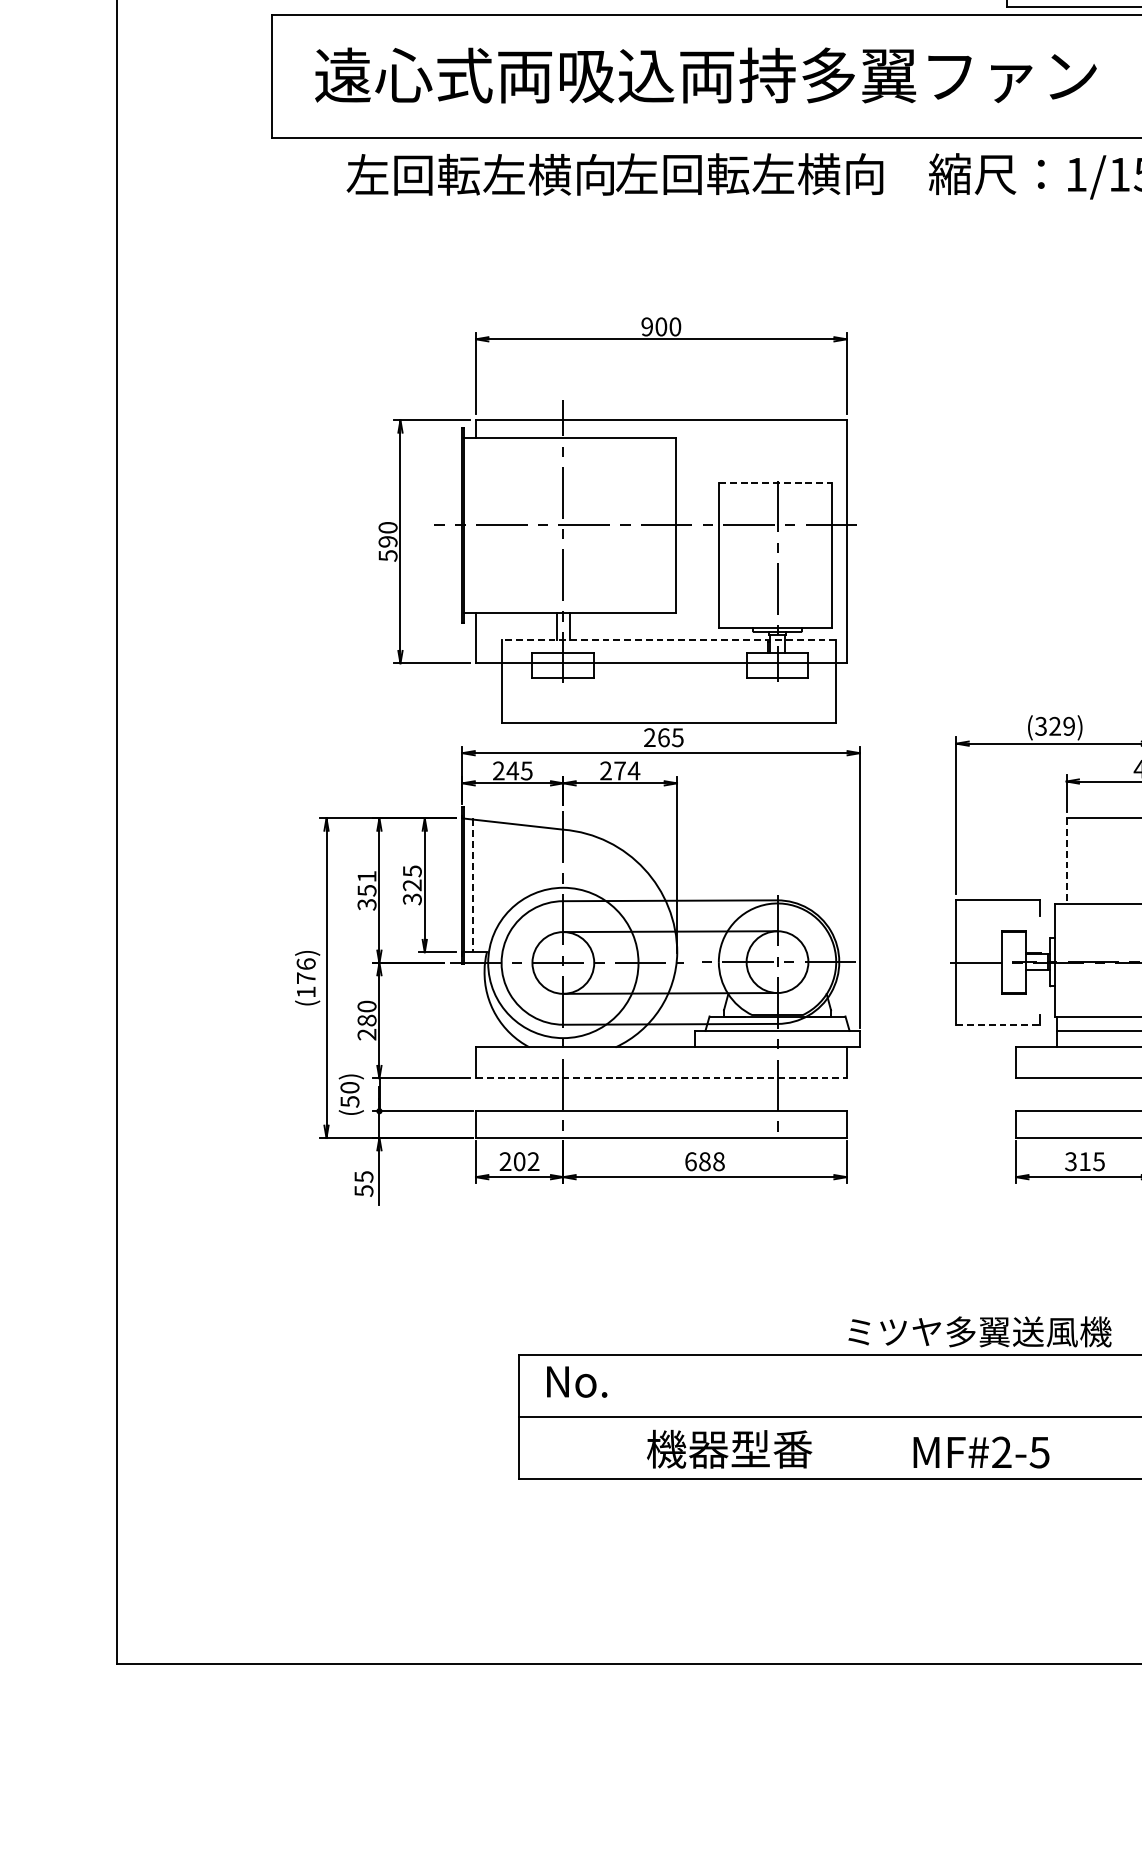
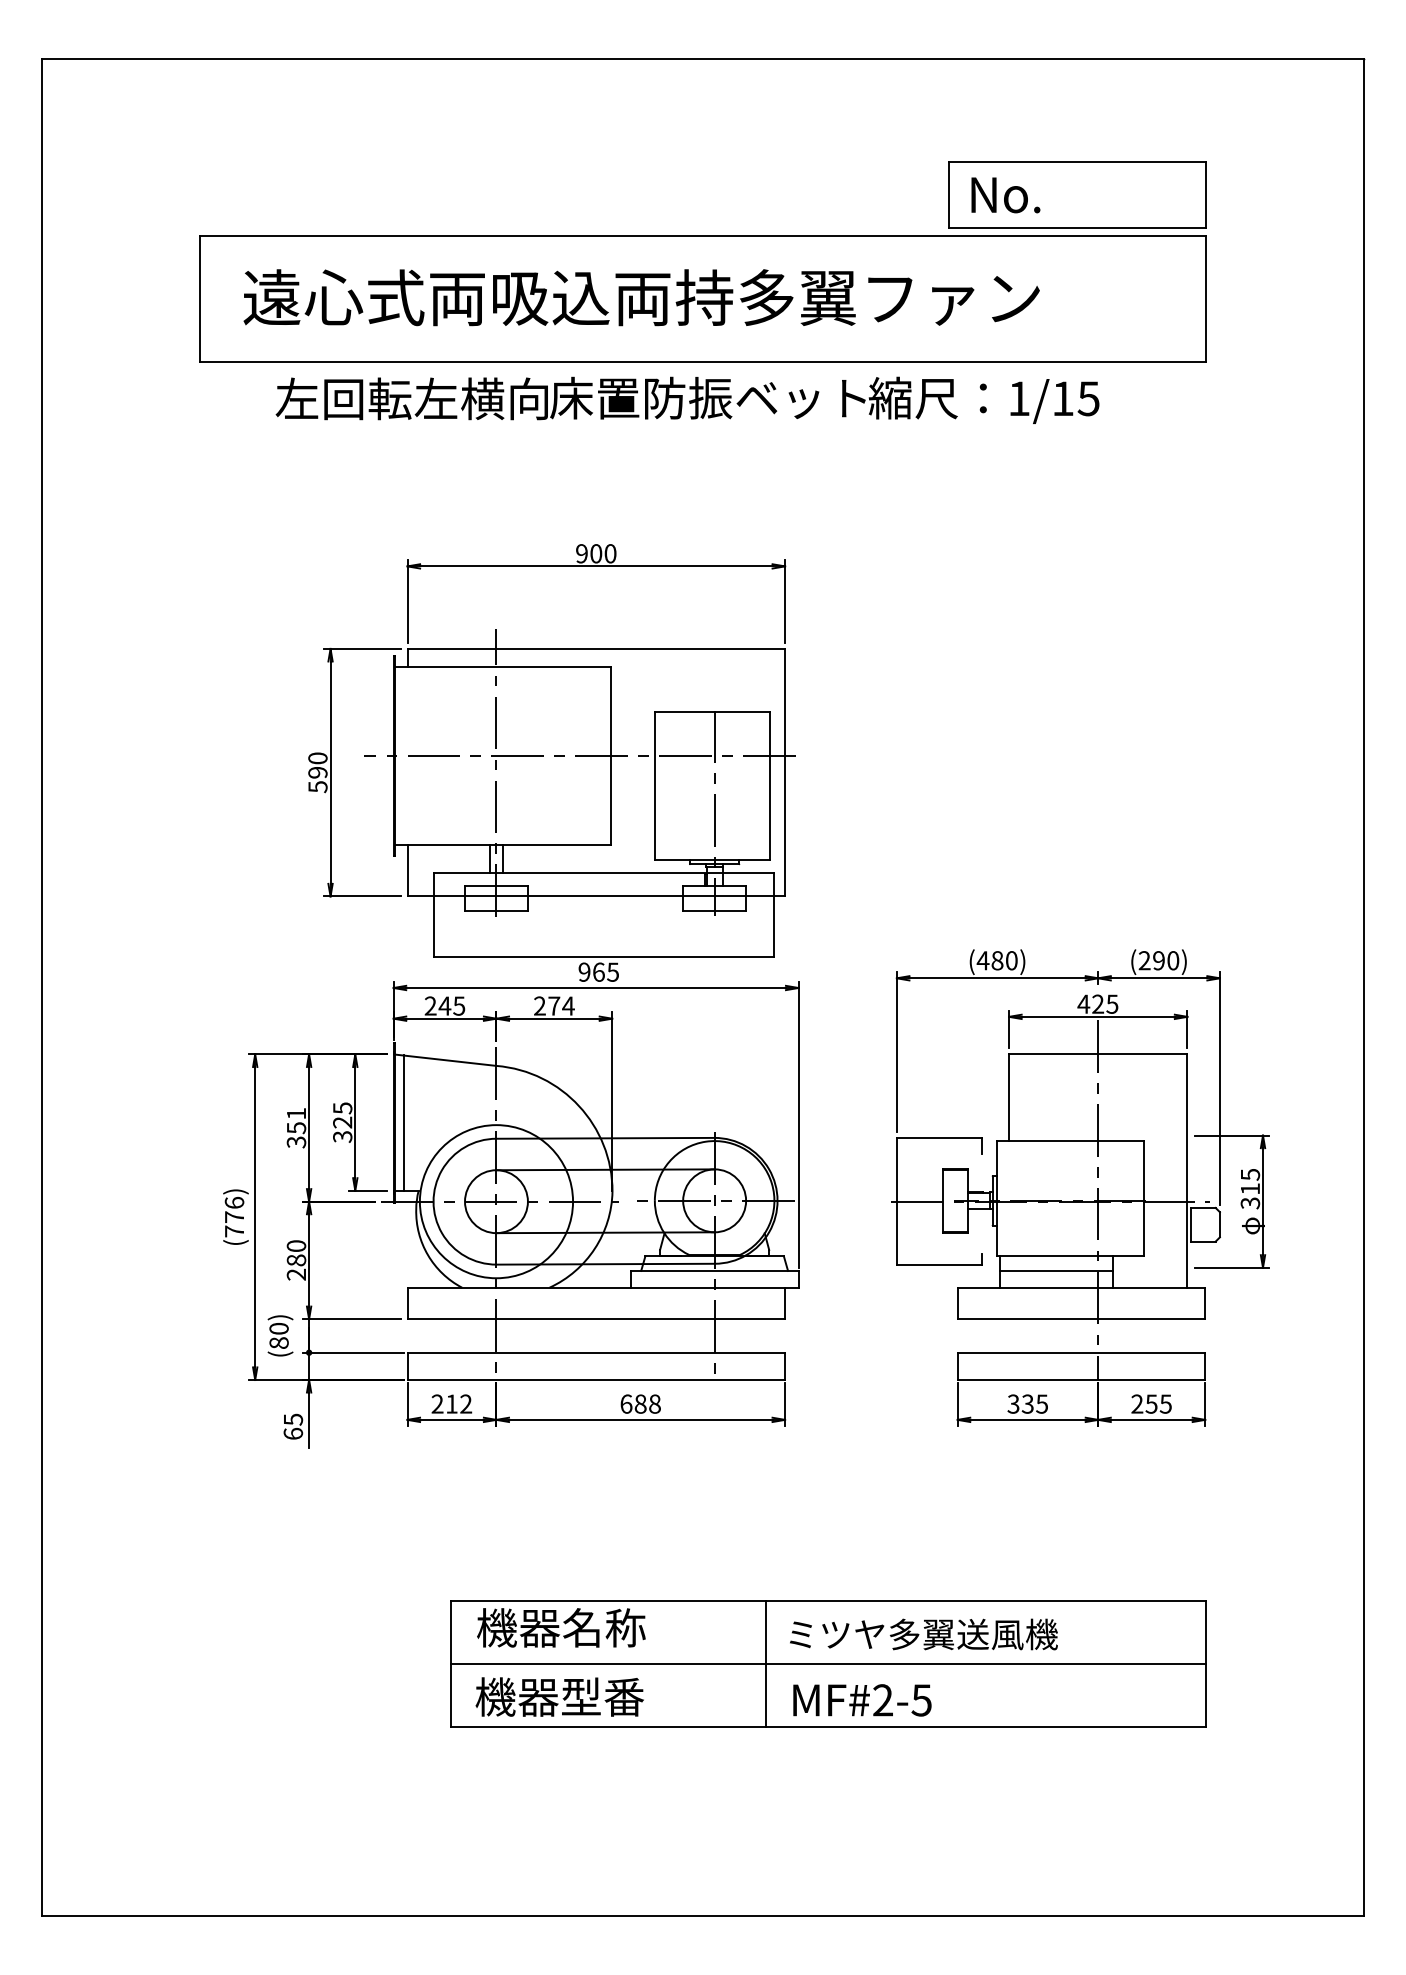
text: (770, 173) -> (707, 397), 左回転左横向 -> 床置防振ベット
line: (776, 482) -> (713, 712), dashed -> solid
line: (668, 639) -> (603, 872), dashed -> solid
text: (1054, 726) -> (996, 960), (329) -> (480)
text: (649, 737) -> (584, 972), 265 -> 965
line: (1066, 861) -> (1009, 1098), dashed -> solid
line: (473, 886) -> (404, 1123), dashed -> solid
text: (306, 992) -> (234, 1231), (176) -> (776)
line: (998, 1024) -> (939, 1264), dashed -> solid
line: (661, 1078) -> (596, 1319), dashed -> solid
text: (349, 1102) -> (278, 1343), (50) -> (80)
text: (519, 1161) -> (451, 1403), 202 -> 212
text: (1084, 1161) -> (1027, 1403), 315 -> 335
text: (364, 1190) -> (293, 1433), 55 -> 65
text: (979, 1331) -> (923, 1634), moved
text: (627, 1380) -> (561, 1627), No. -> 機器名称
line: (827, 1416) -> (765, 1663), added
text: (729, 1448) -> (559, 1696), moved
text: (981, 1452) -> (862, 1700), moved

